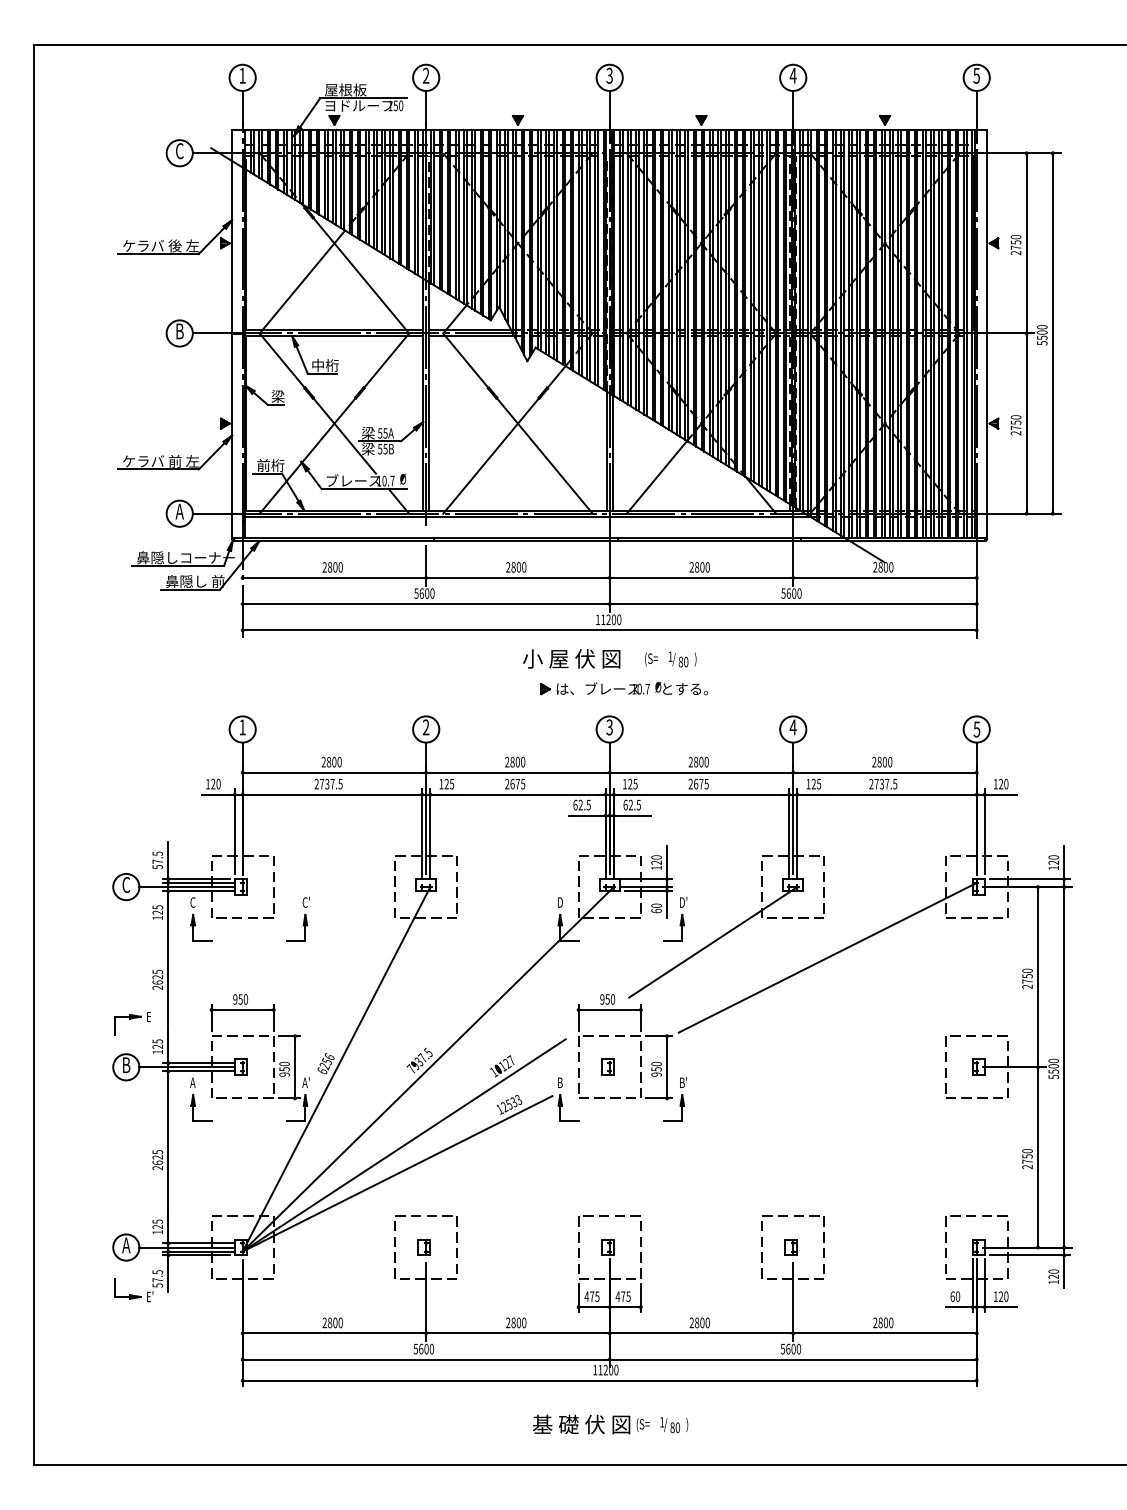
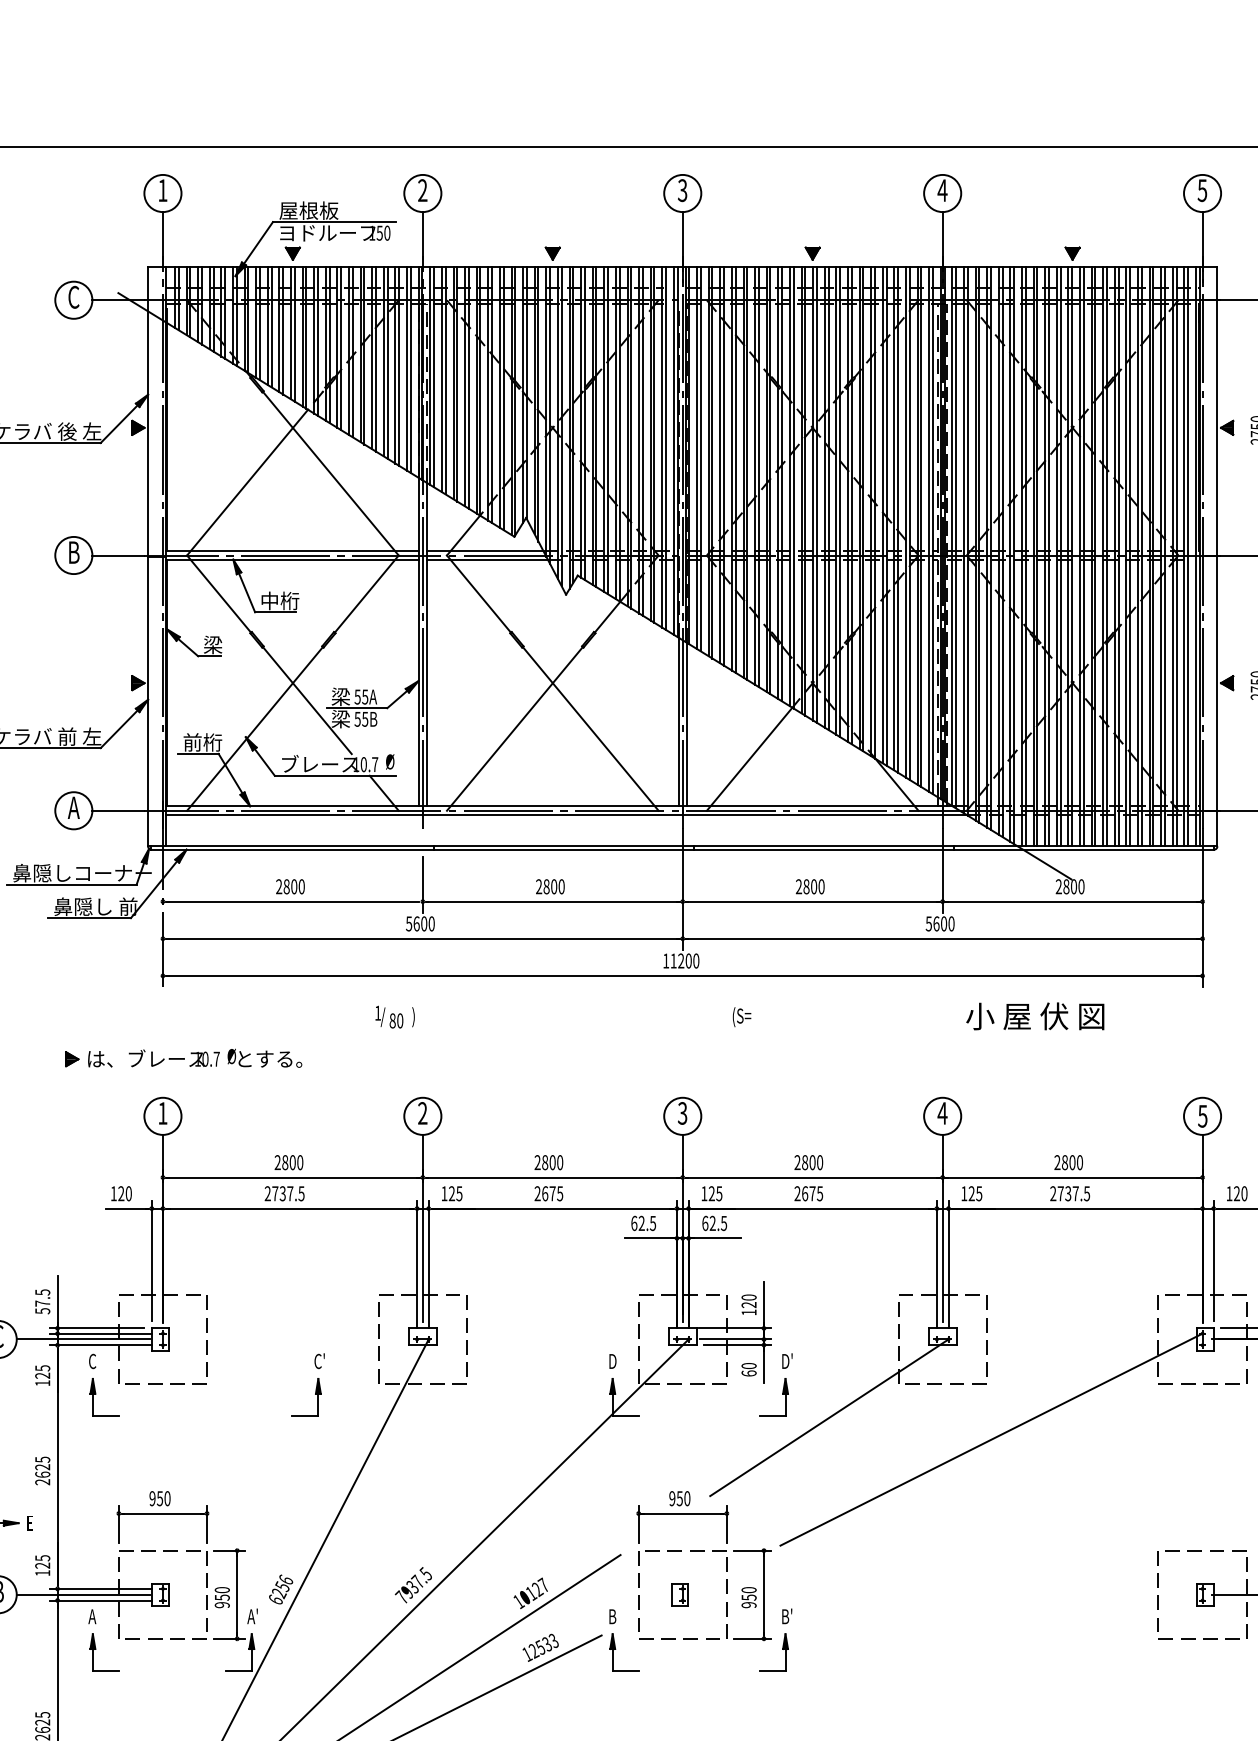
text: (571, 658) -> (1035, 1015), moved
text: (682, 659) -> (394, 1017), moved
part: (623, 688) -> (182, 1058), moved
part: (297, 918) -> (307, 1384), moved

